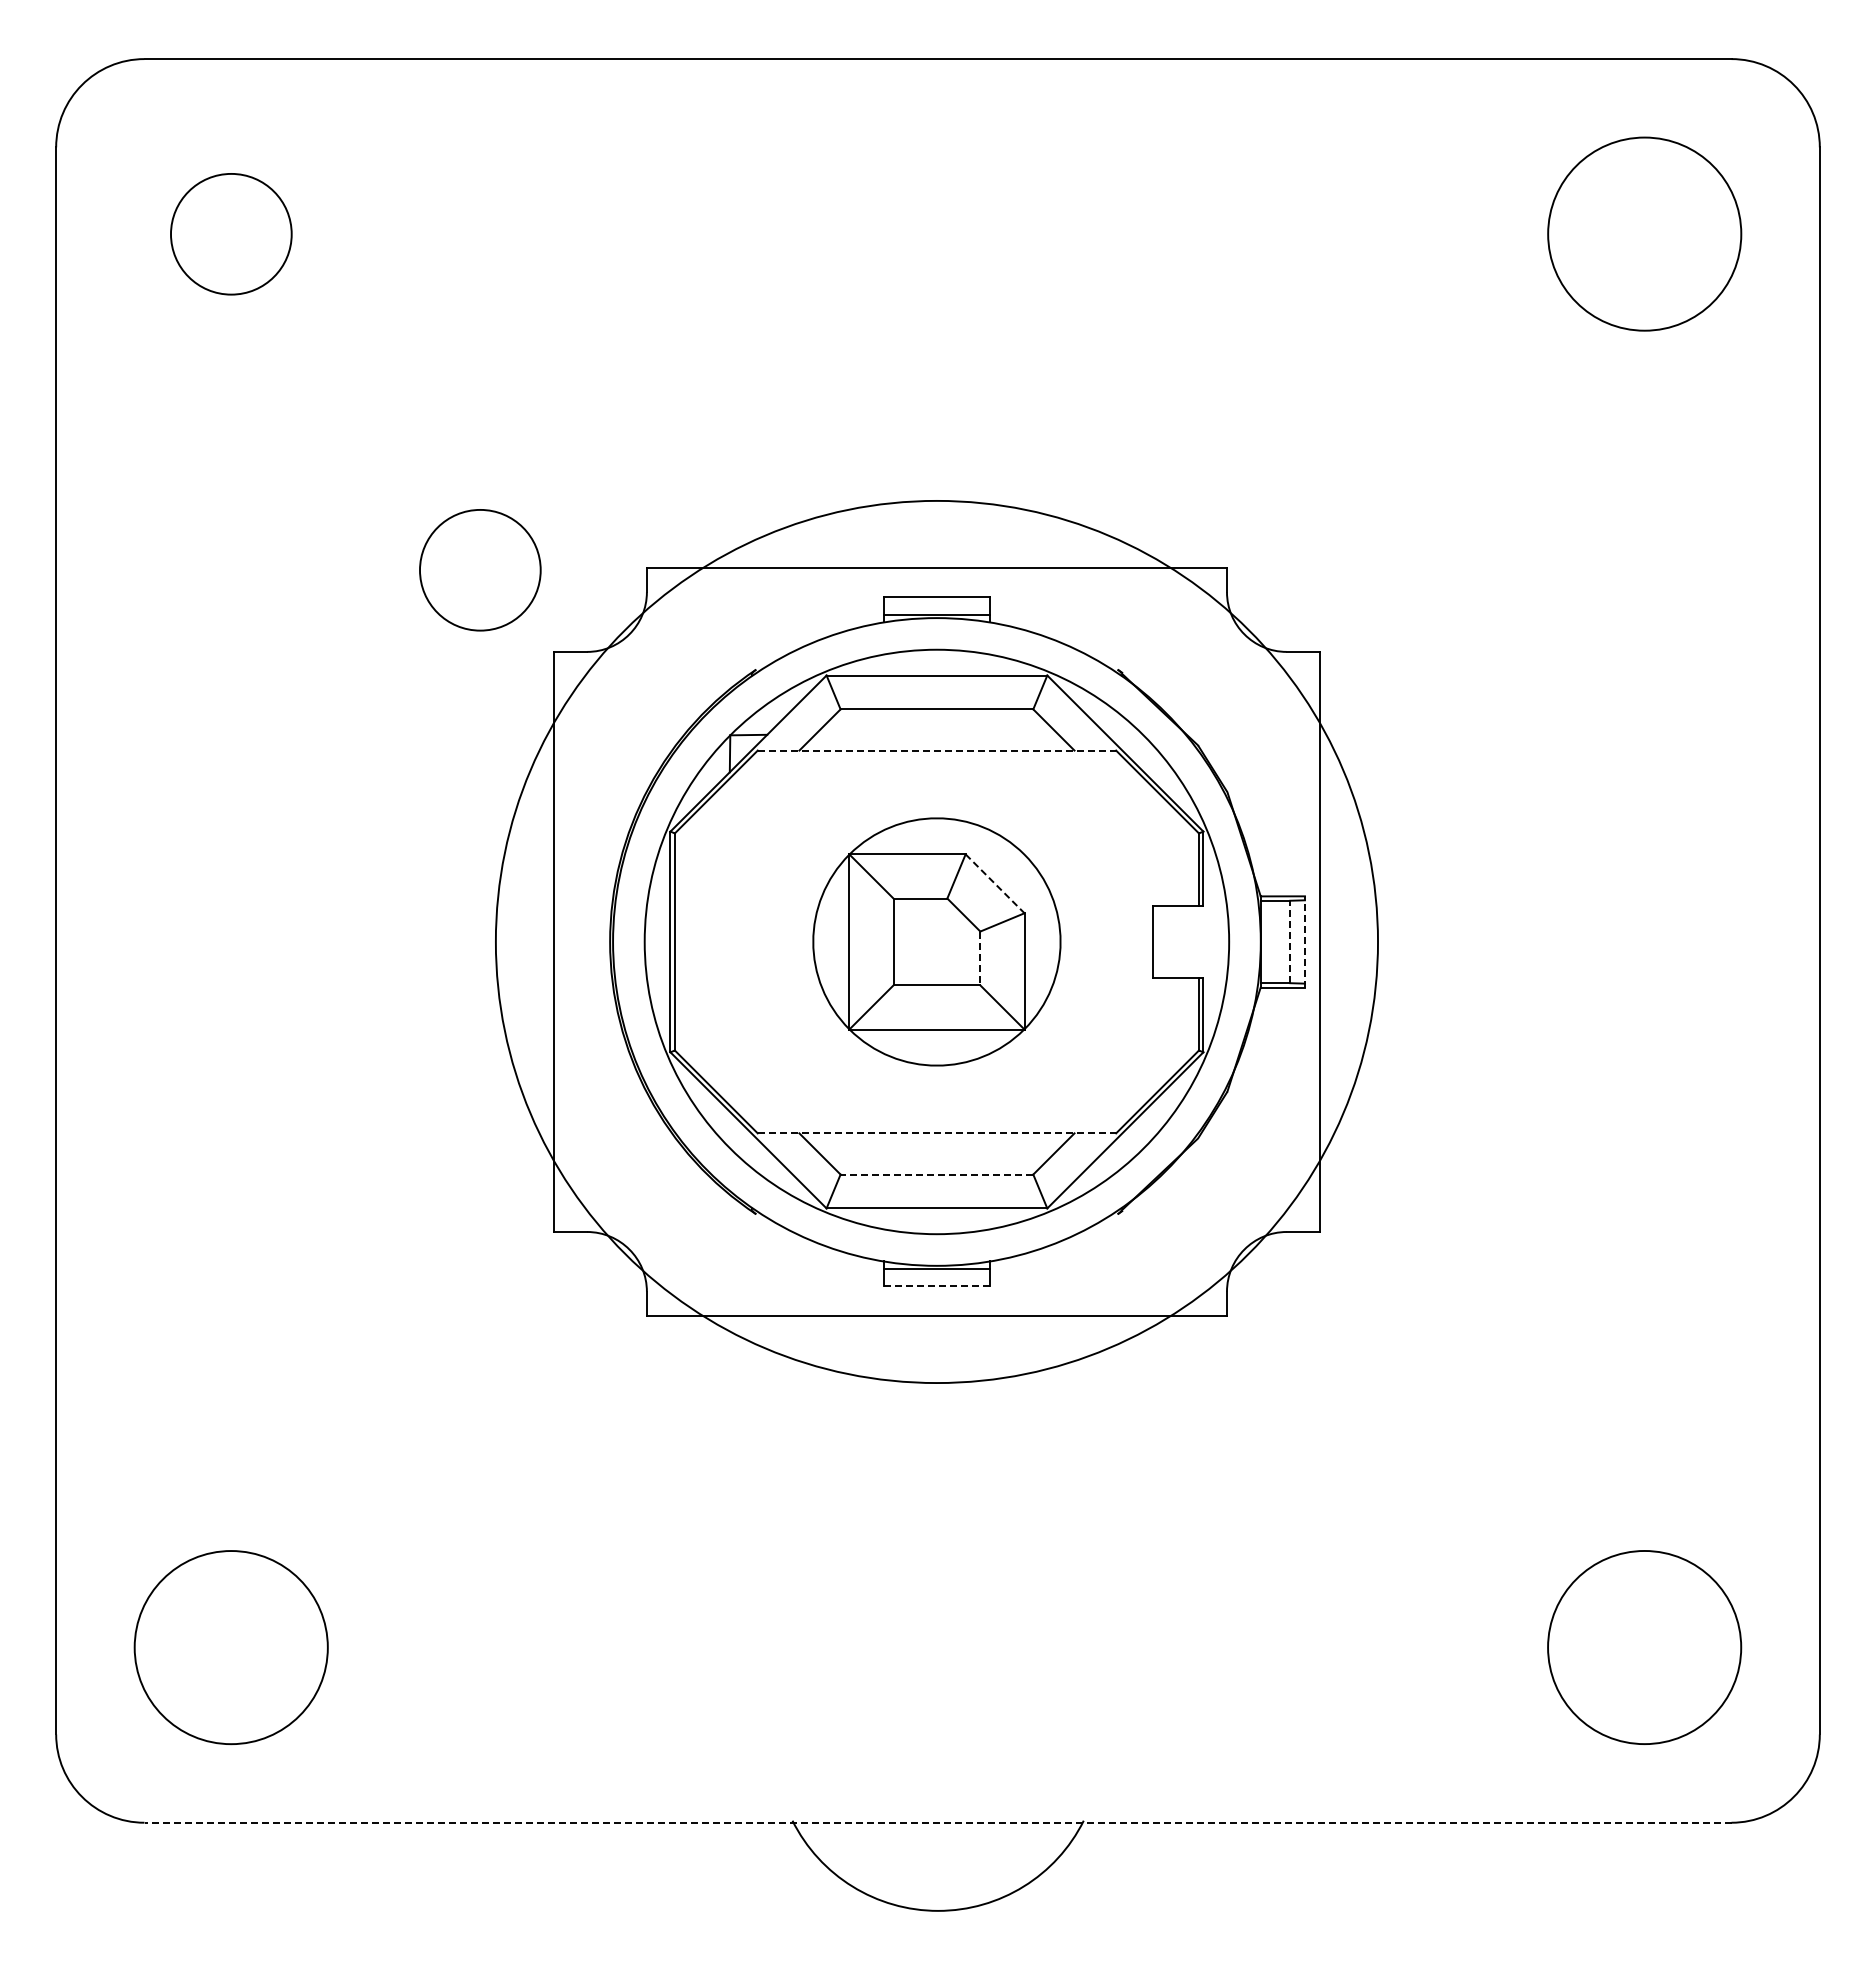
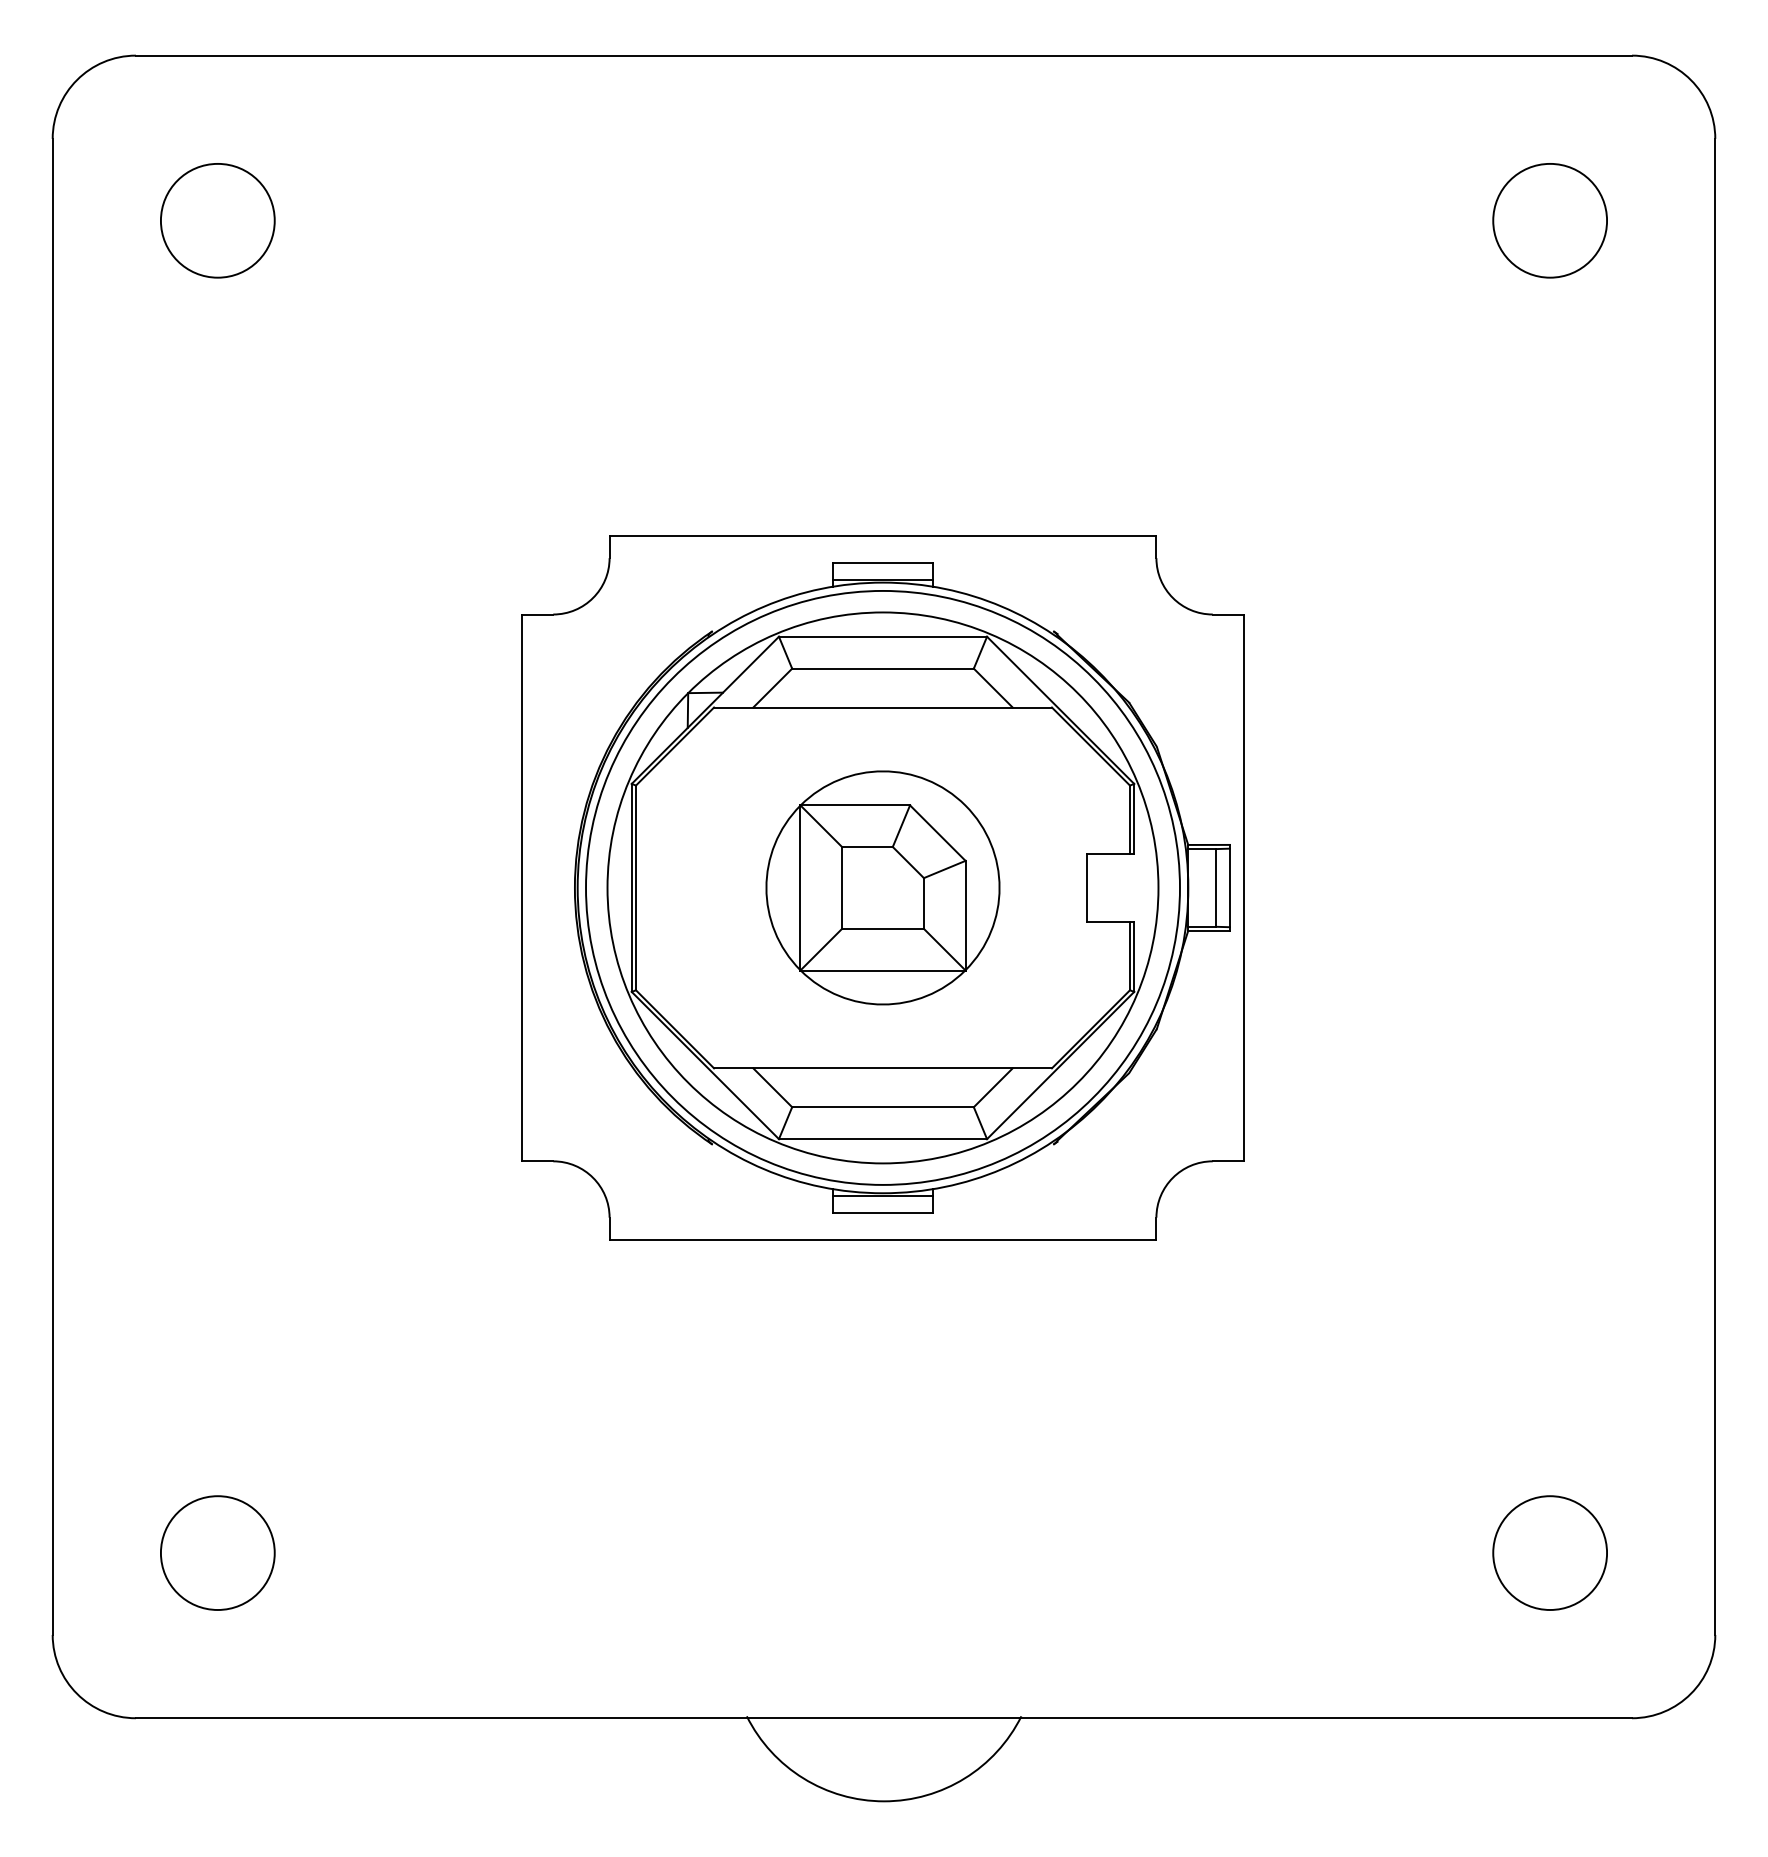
circle: (1644, 234) -> (1550, 221), size x0.62
circle: (480, 570) -> (452, 537), removed
line: (937, 750) -> (883, 707), dashed -> solid
line: (995, 883) -> (938, 832), dashed -> solid
circle: (936, 941) -> (882, 887), size x0.71
line: (1290, 941) -> (1216, 887), dashed -> solid
line: (1304, 941) -> (1229, 887), dashed -> solid
line: (980, 958) -> (924, 903), dashed -> solid
line: (937, 1133) -> (883, 1068), dashed -> solid
line: (936, 1174) -> (882, 1107), dashed -> solid
line: (936, 1286) -> (882, 1212), dashed -> solid
circle: (231, 1647) -> (217, 1553), size x0.62
circle: (1644, 1647) -> (1550, 1553), size x0.62
line: (937, 1822) -> (883, 1718), dashed -> solid

